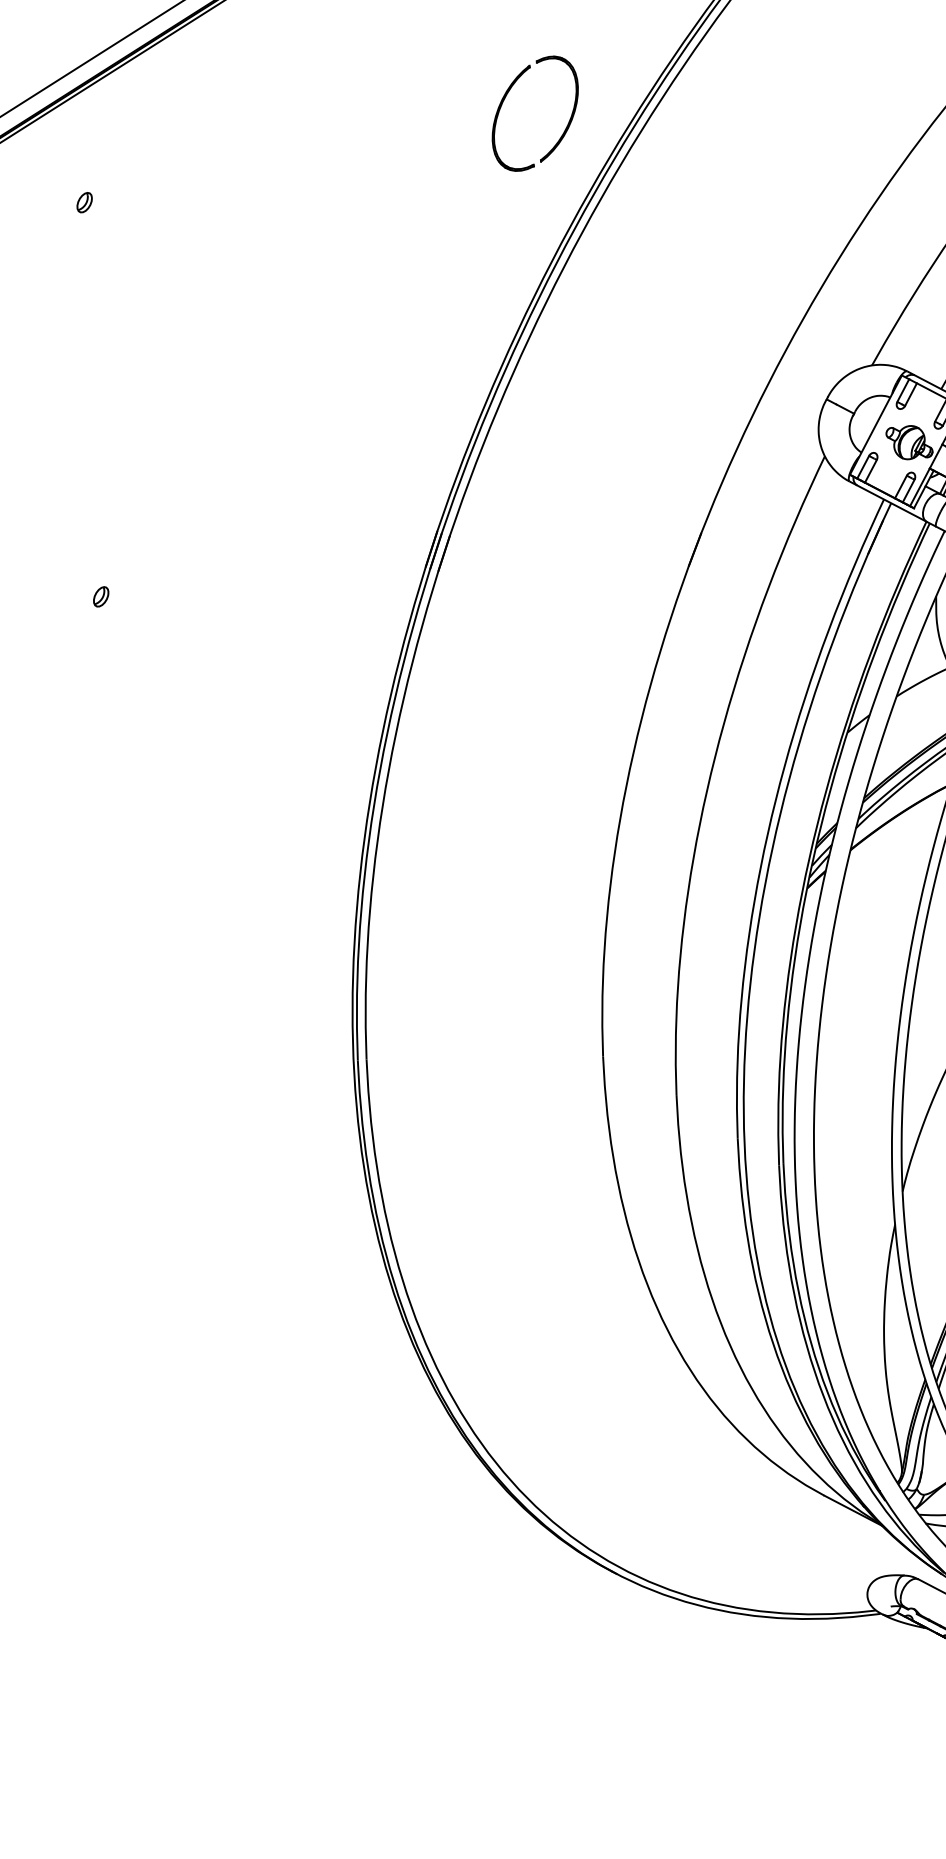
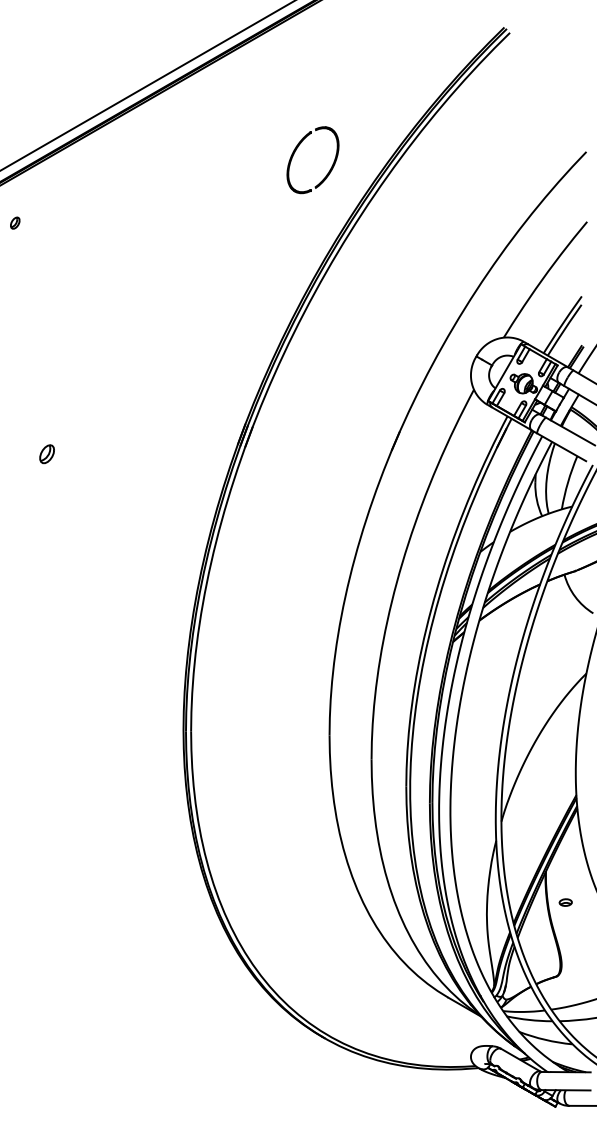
part: (504, 101) -> (295, 152), moved
part: (85, 201) -> (15, 222), moved
part: (101, 595) -> (47, 453), size x1.6

